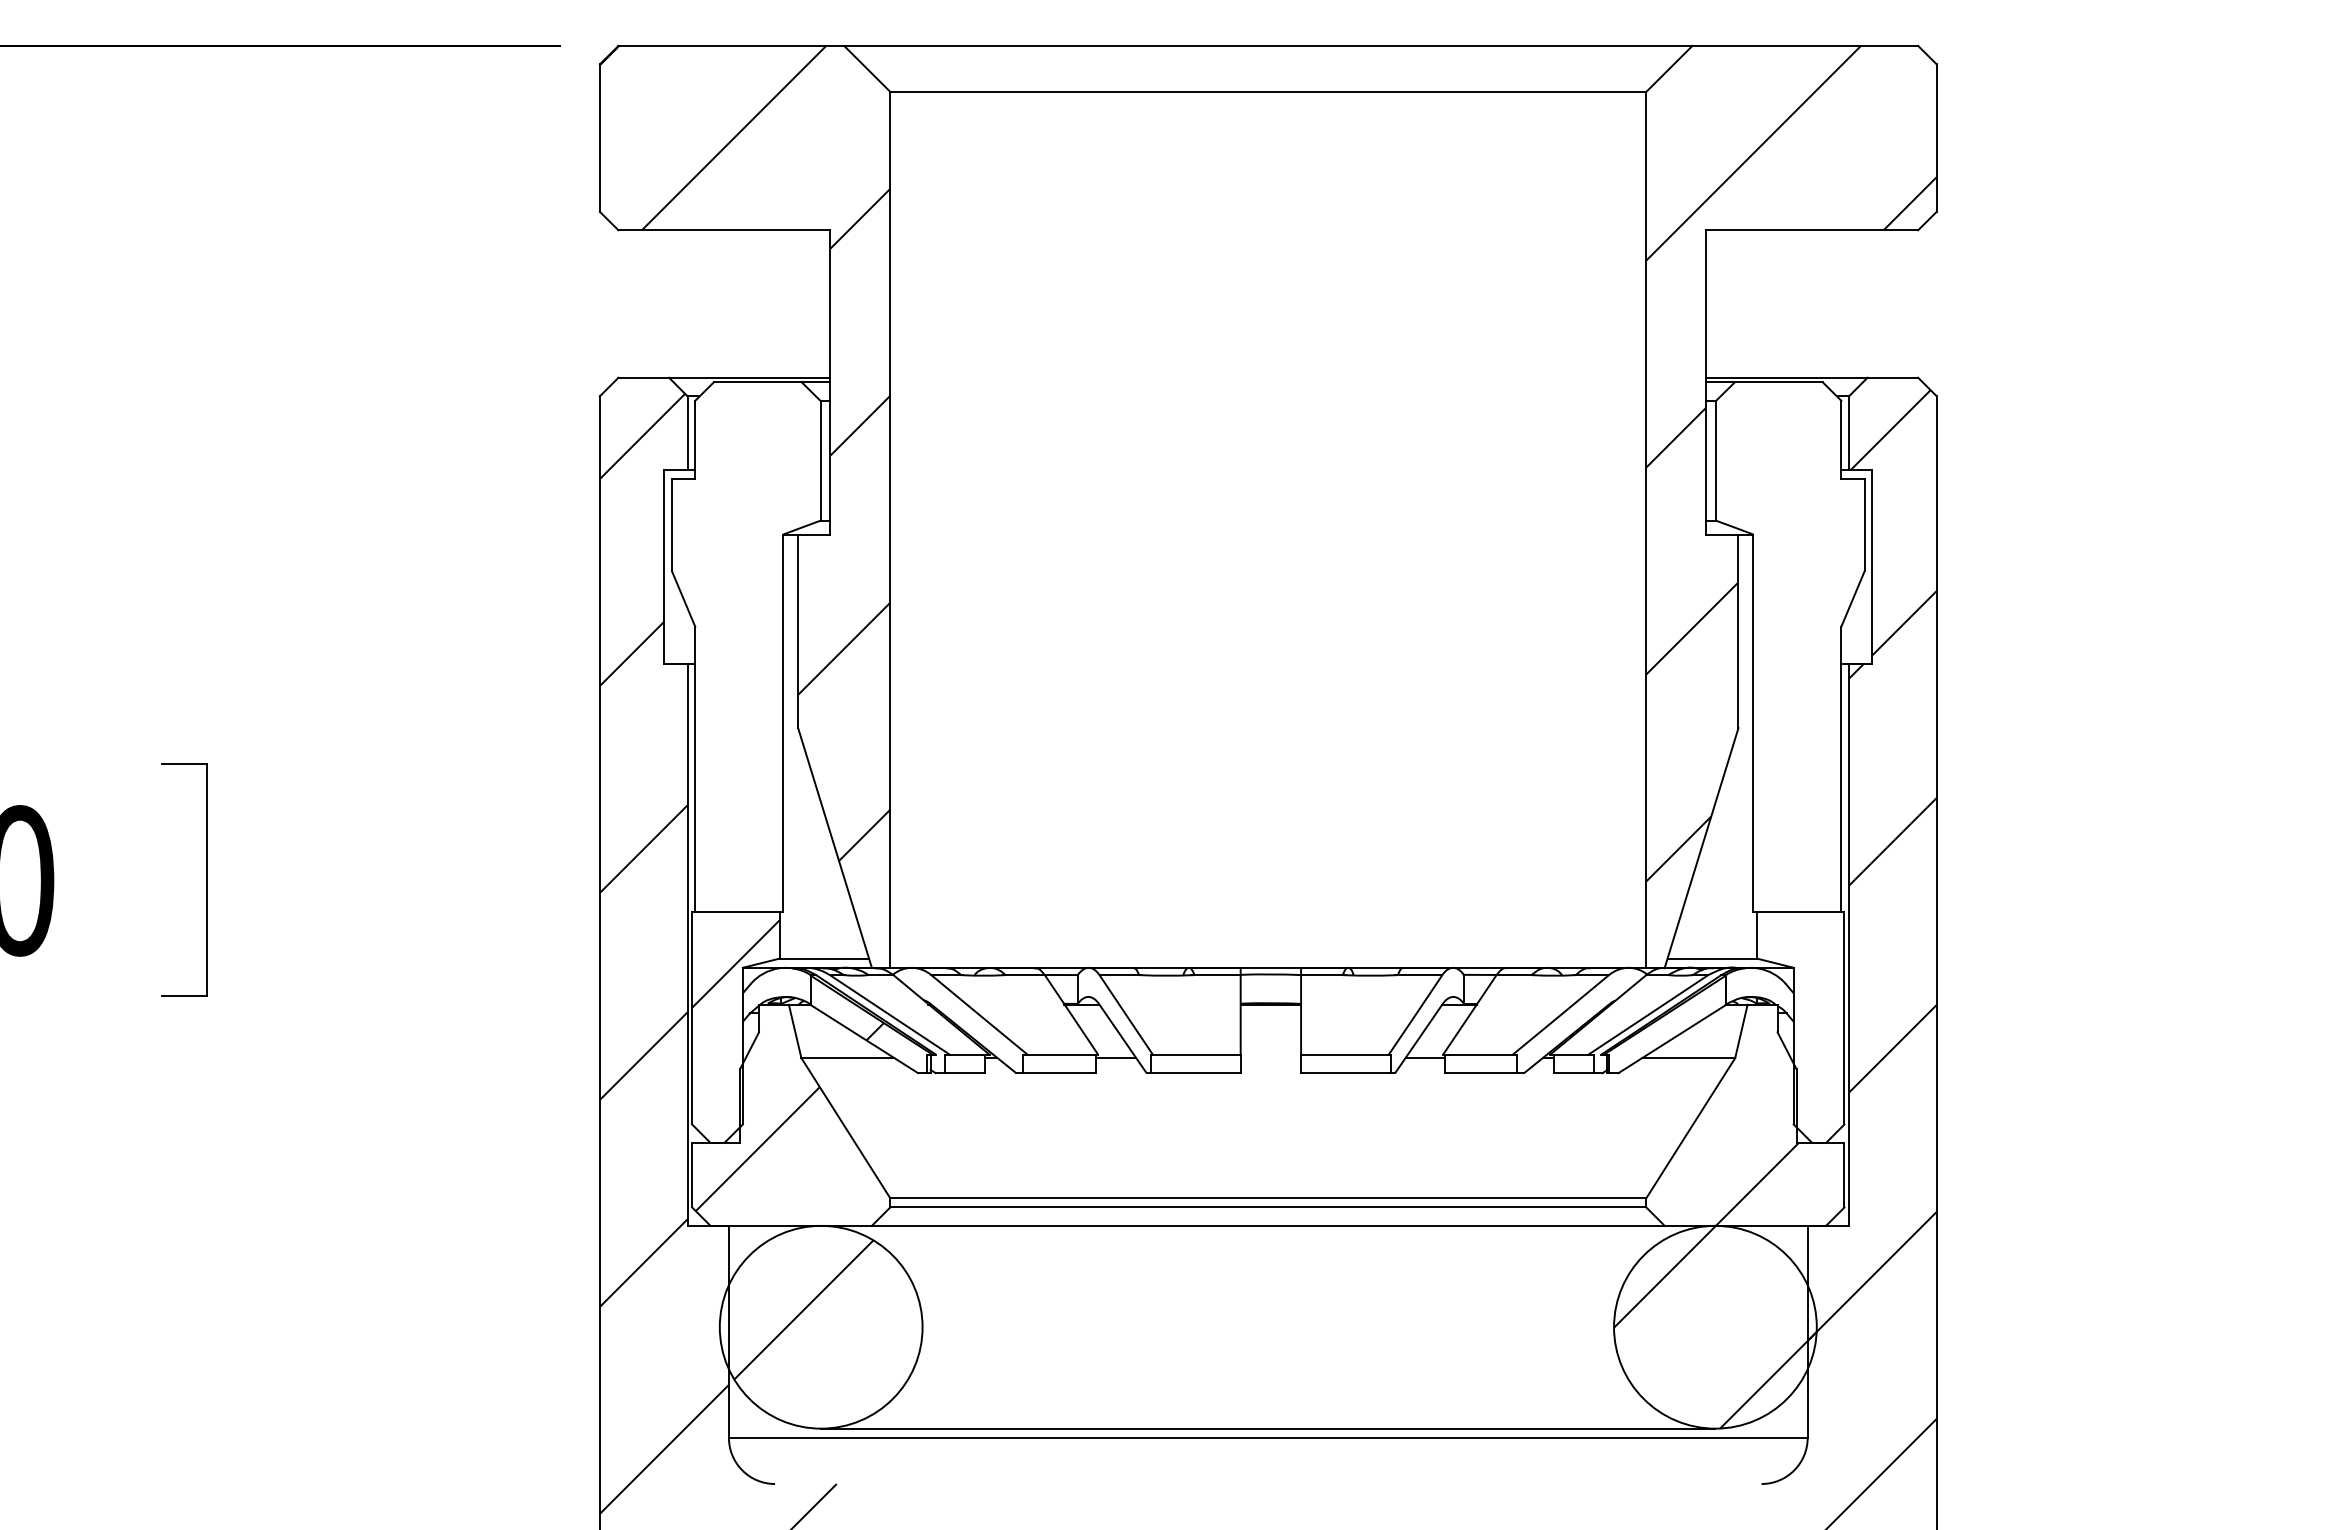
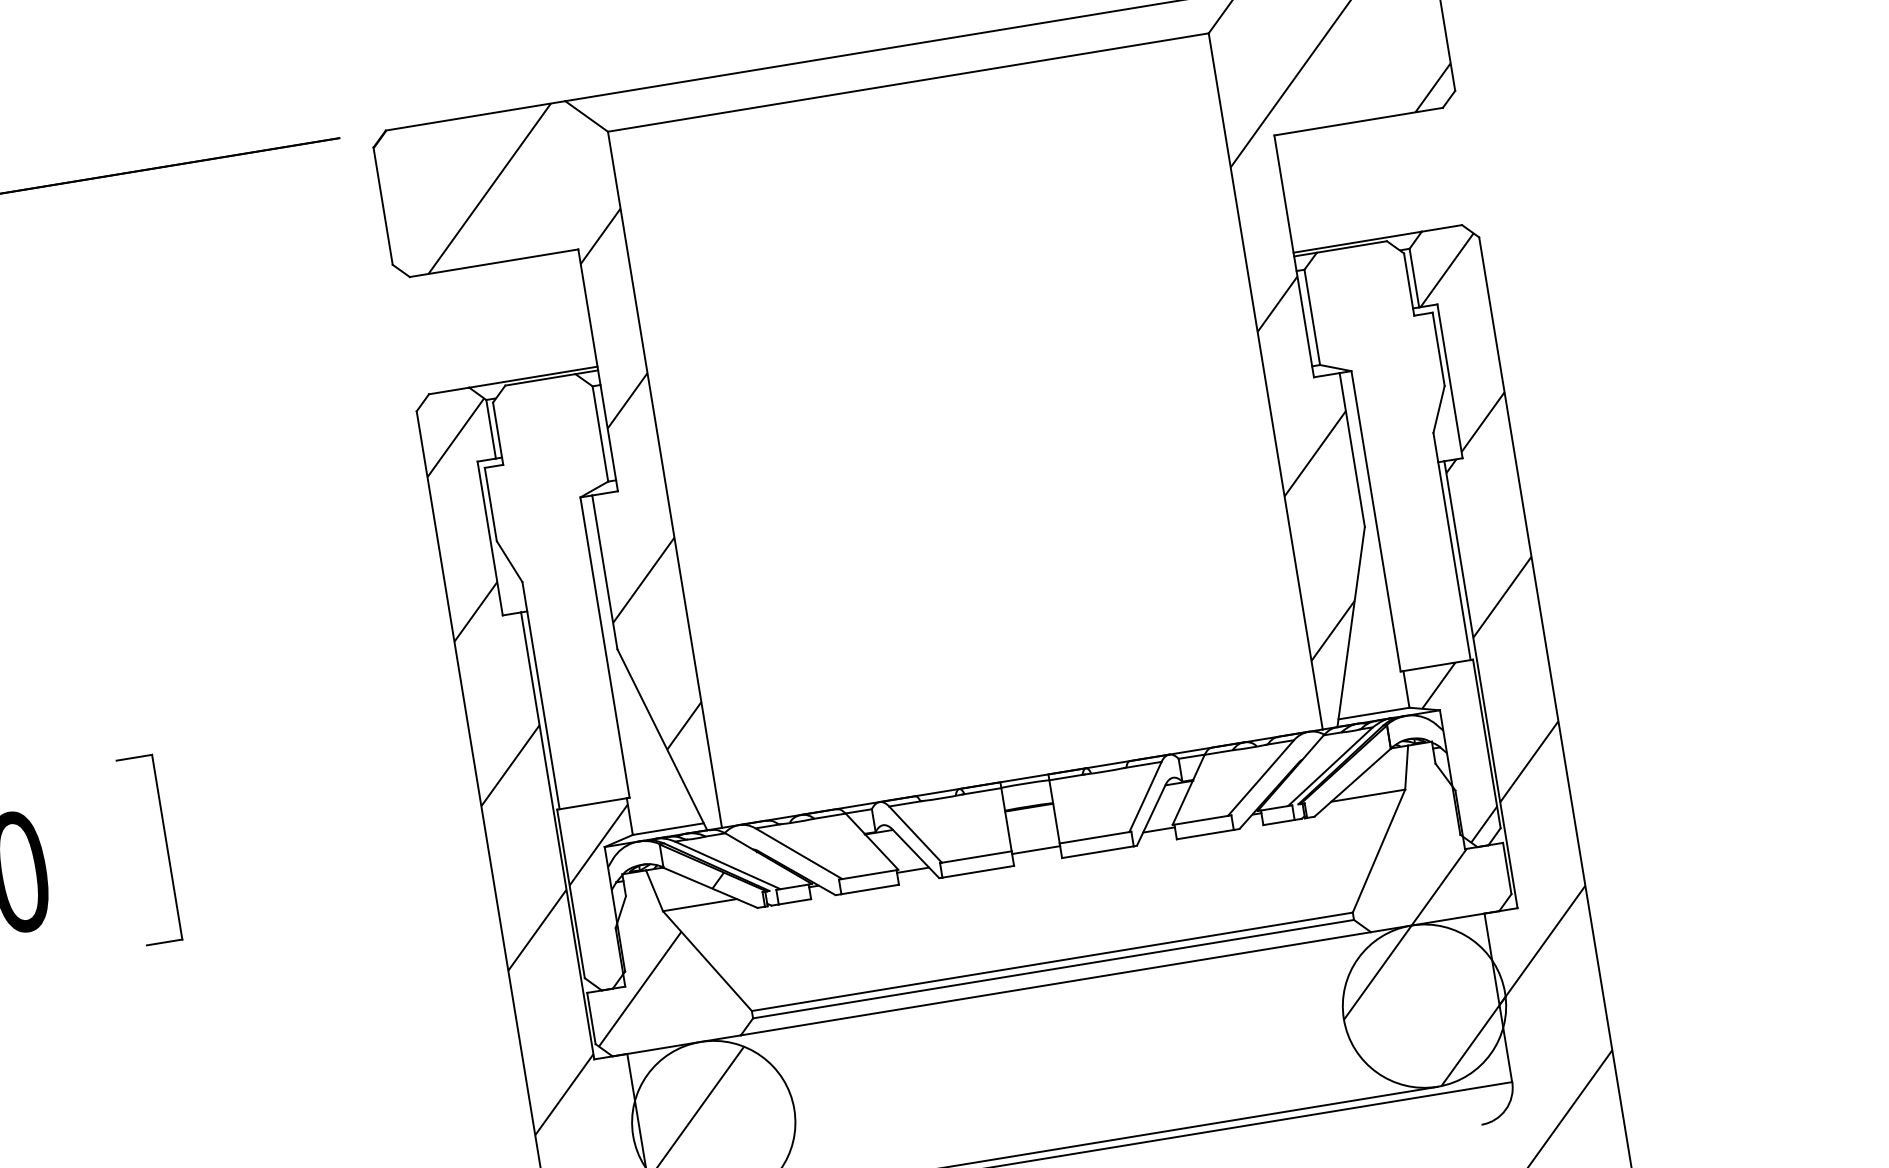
hatch: (1808, 1024) -> (1459, 753), added
line: (1270, 1058) -> (1035, 850), added

